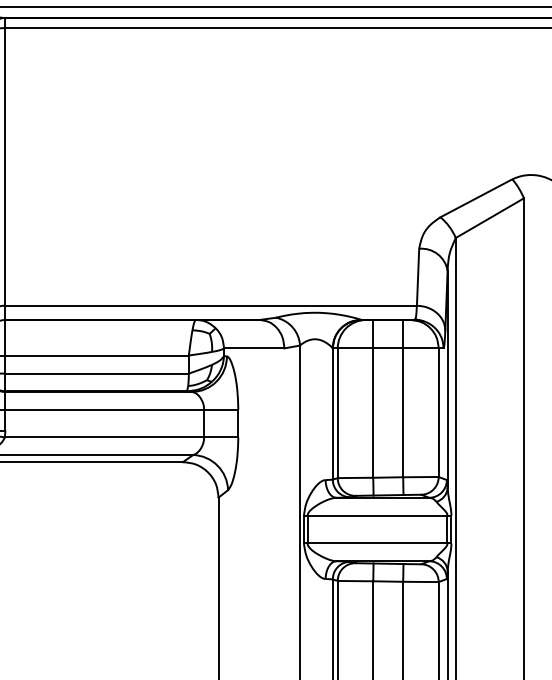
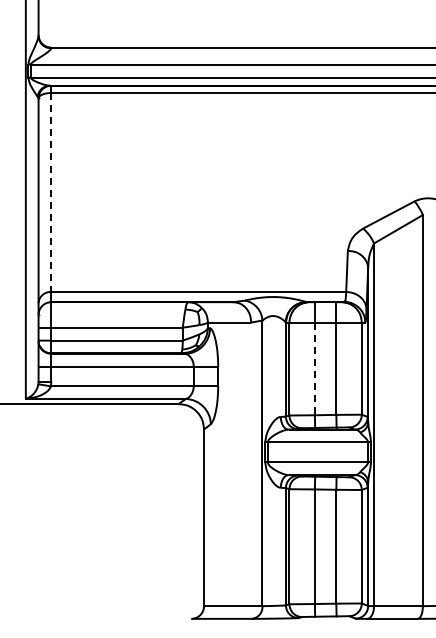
line: (5, 166) -> (51, 192), solid -> dashed
line: (372, 413) -> (314, 369), solid -> dashed

